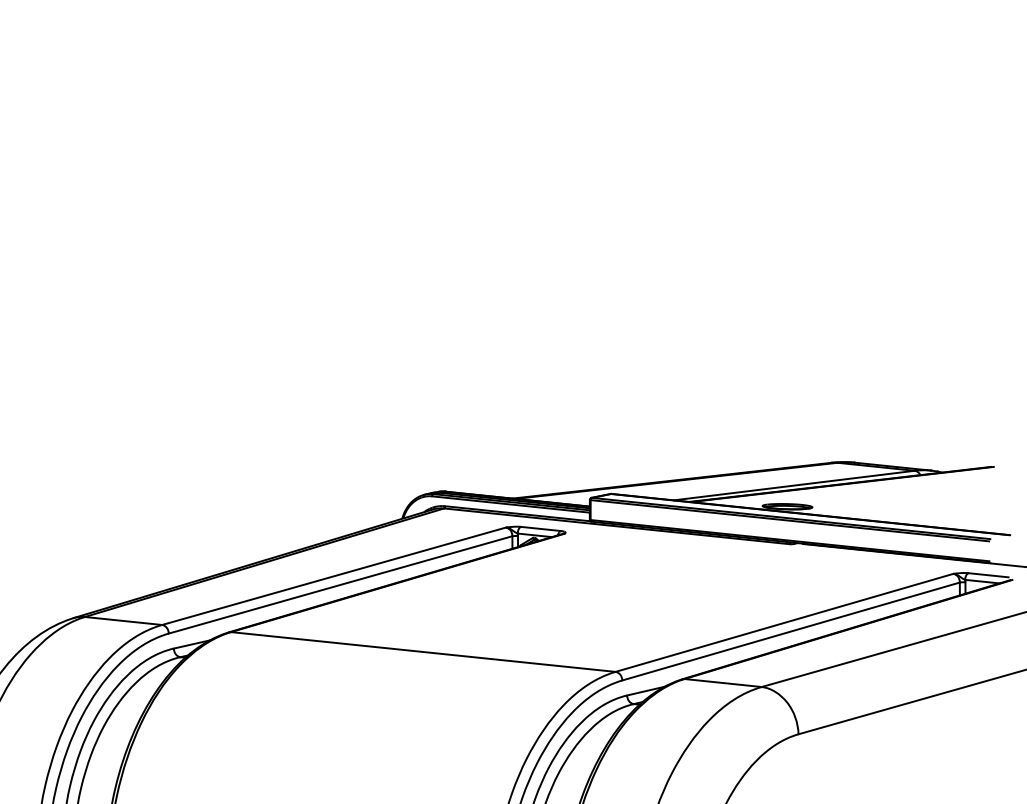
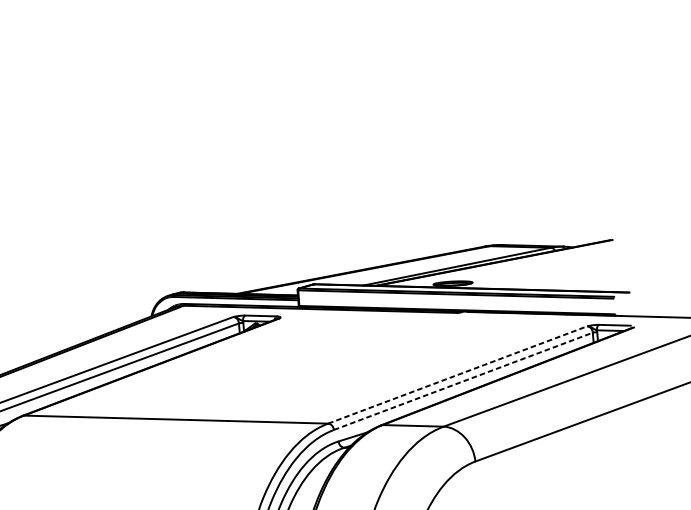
line: (784, 622) -> (457, 374), solid -> dashed
line: (791, 631) -> (463, 381), solid -> dashed

